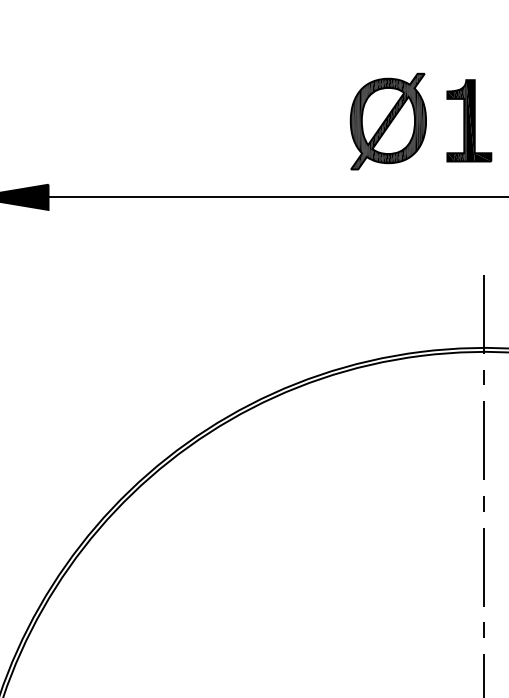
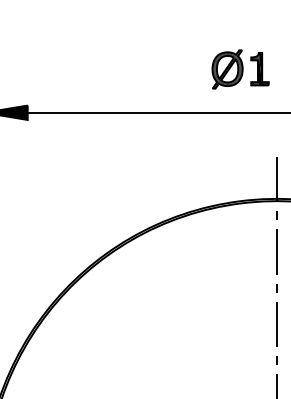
part: (420, 121) -> (240, 69), size x0.7

